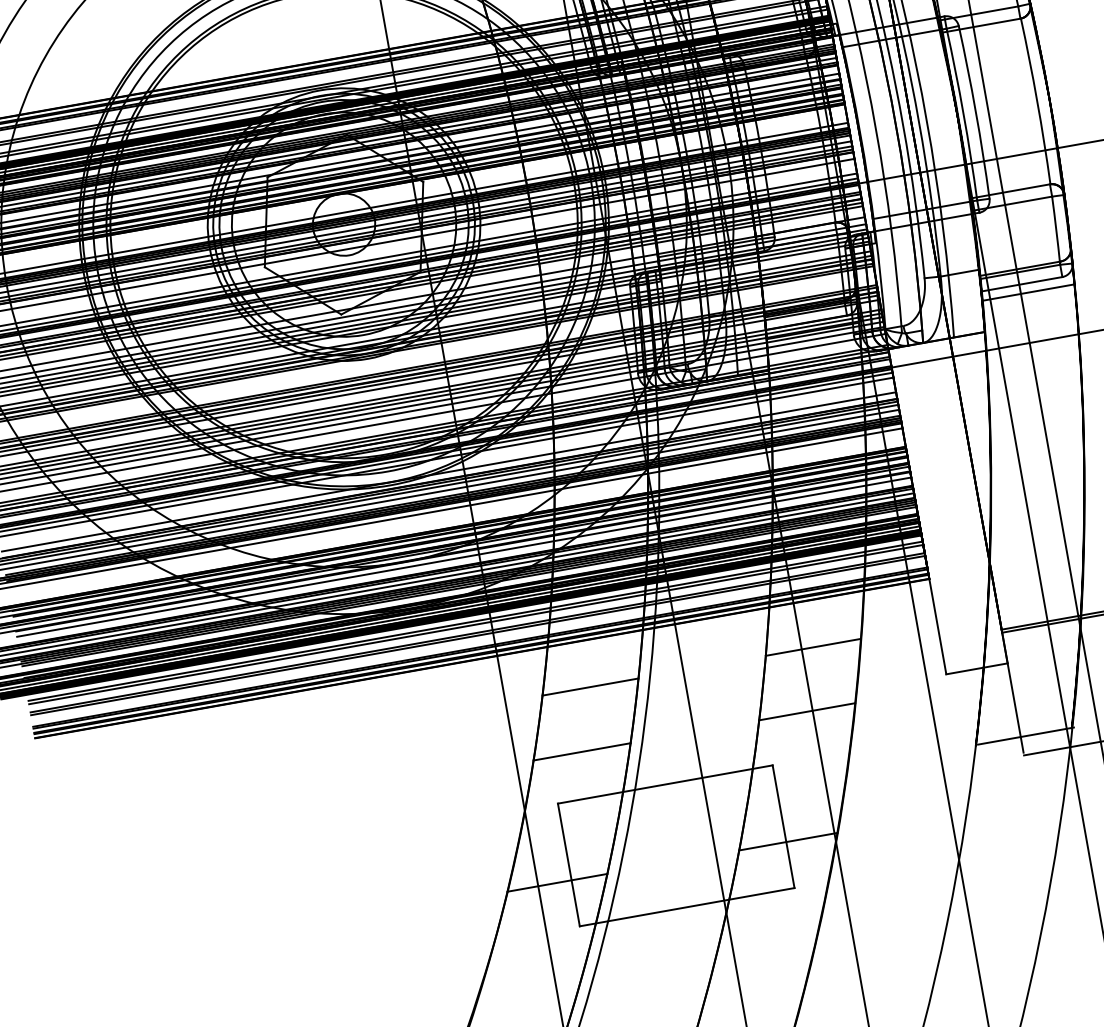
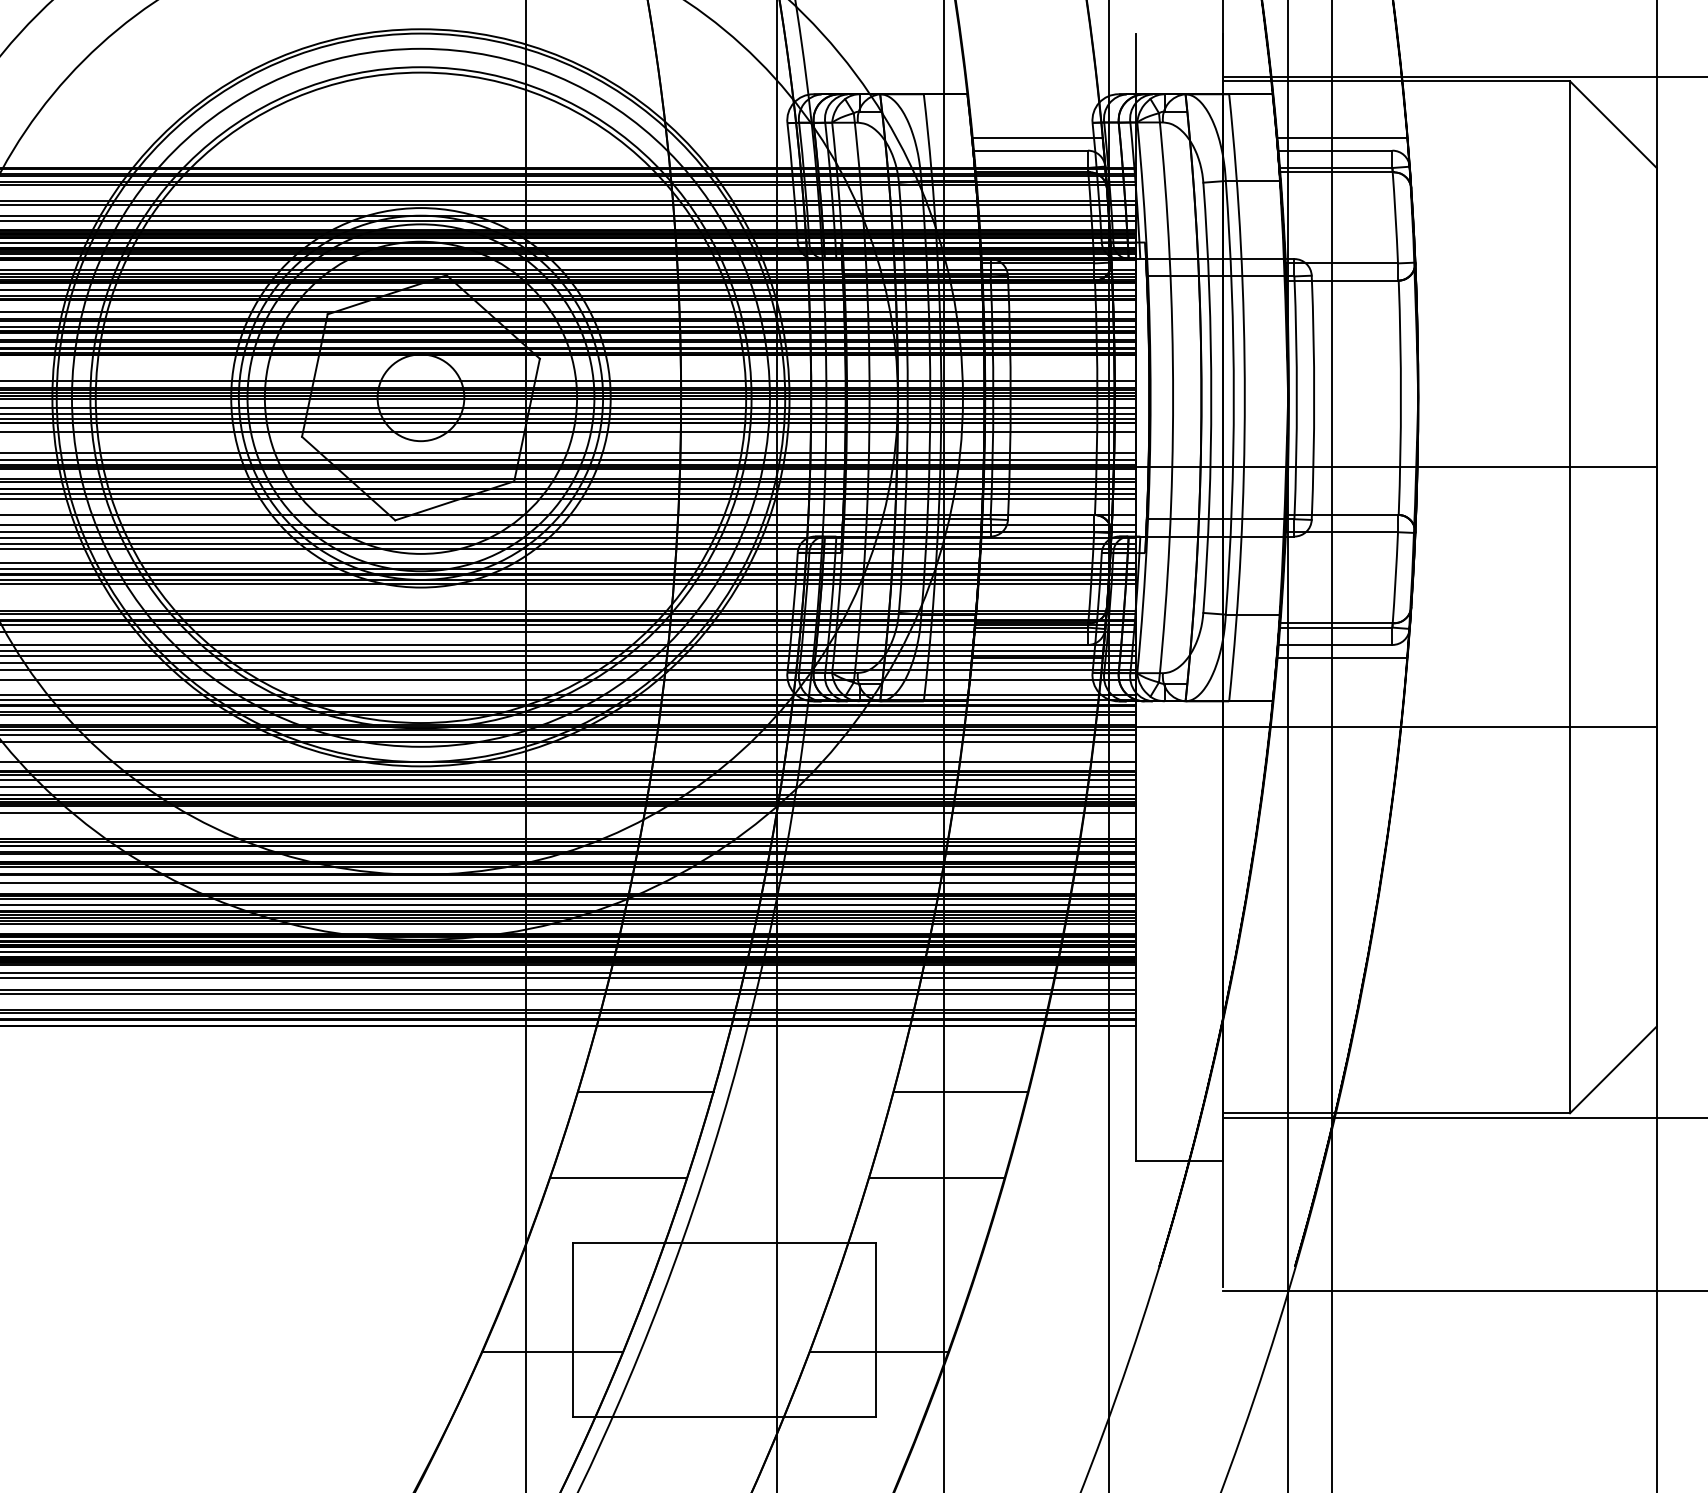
line: (1026, 736) -> (1230, 1265), removed

